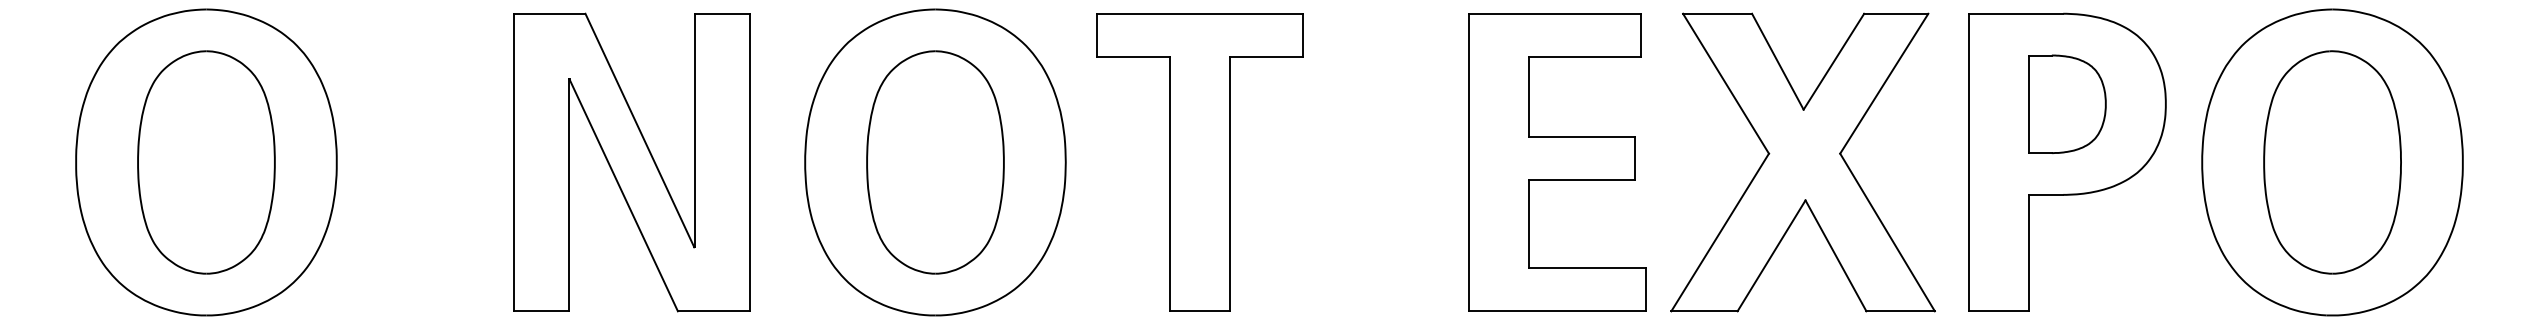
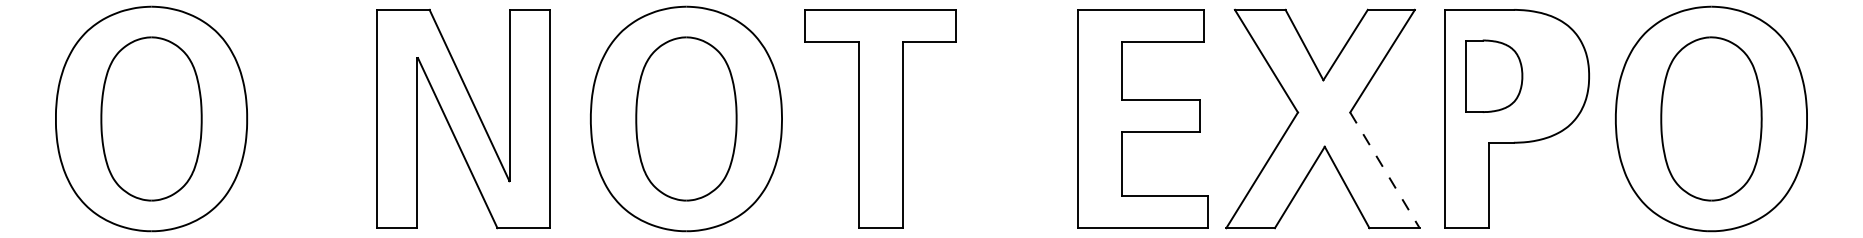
part: (2067, 103) -> (1494, 75), moved
line: (1887, 232) -> (1384, 170), solid -> dashed

